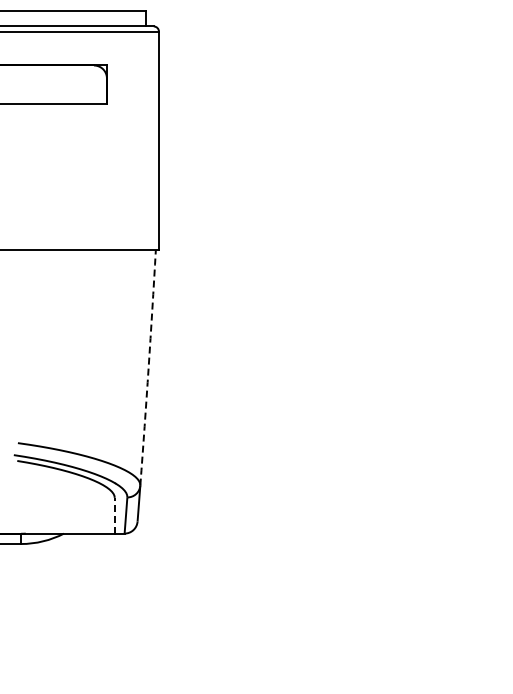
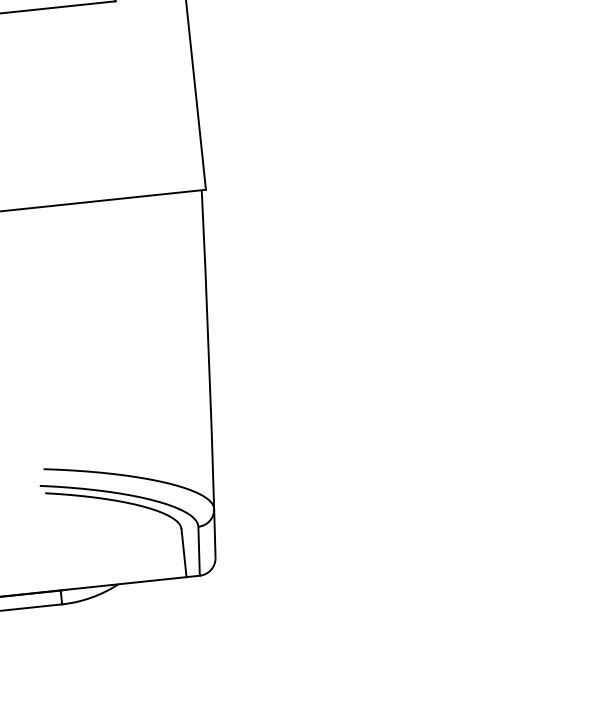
arc: (148, 367) -> (208, 349), dashed -> solid
line: (114, 515) -> (183, 552), dashed -> solid

